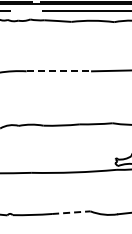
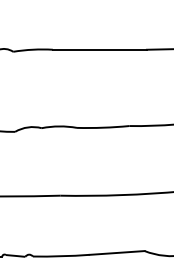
line: (59, 71) -> (100, 50), dashed -> solid
line: (71, 212) -> (117, 252), dashed -> solid

